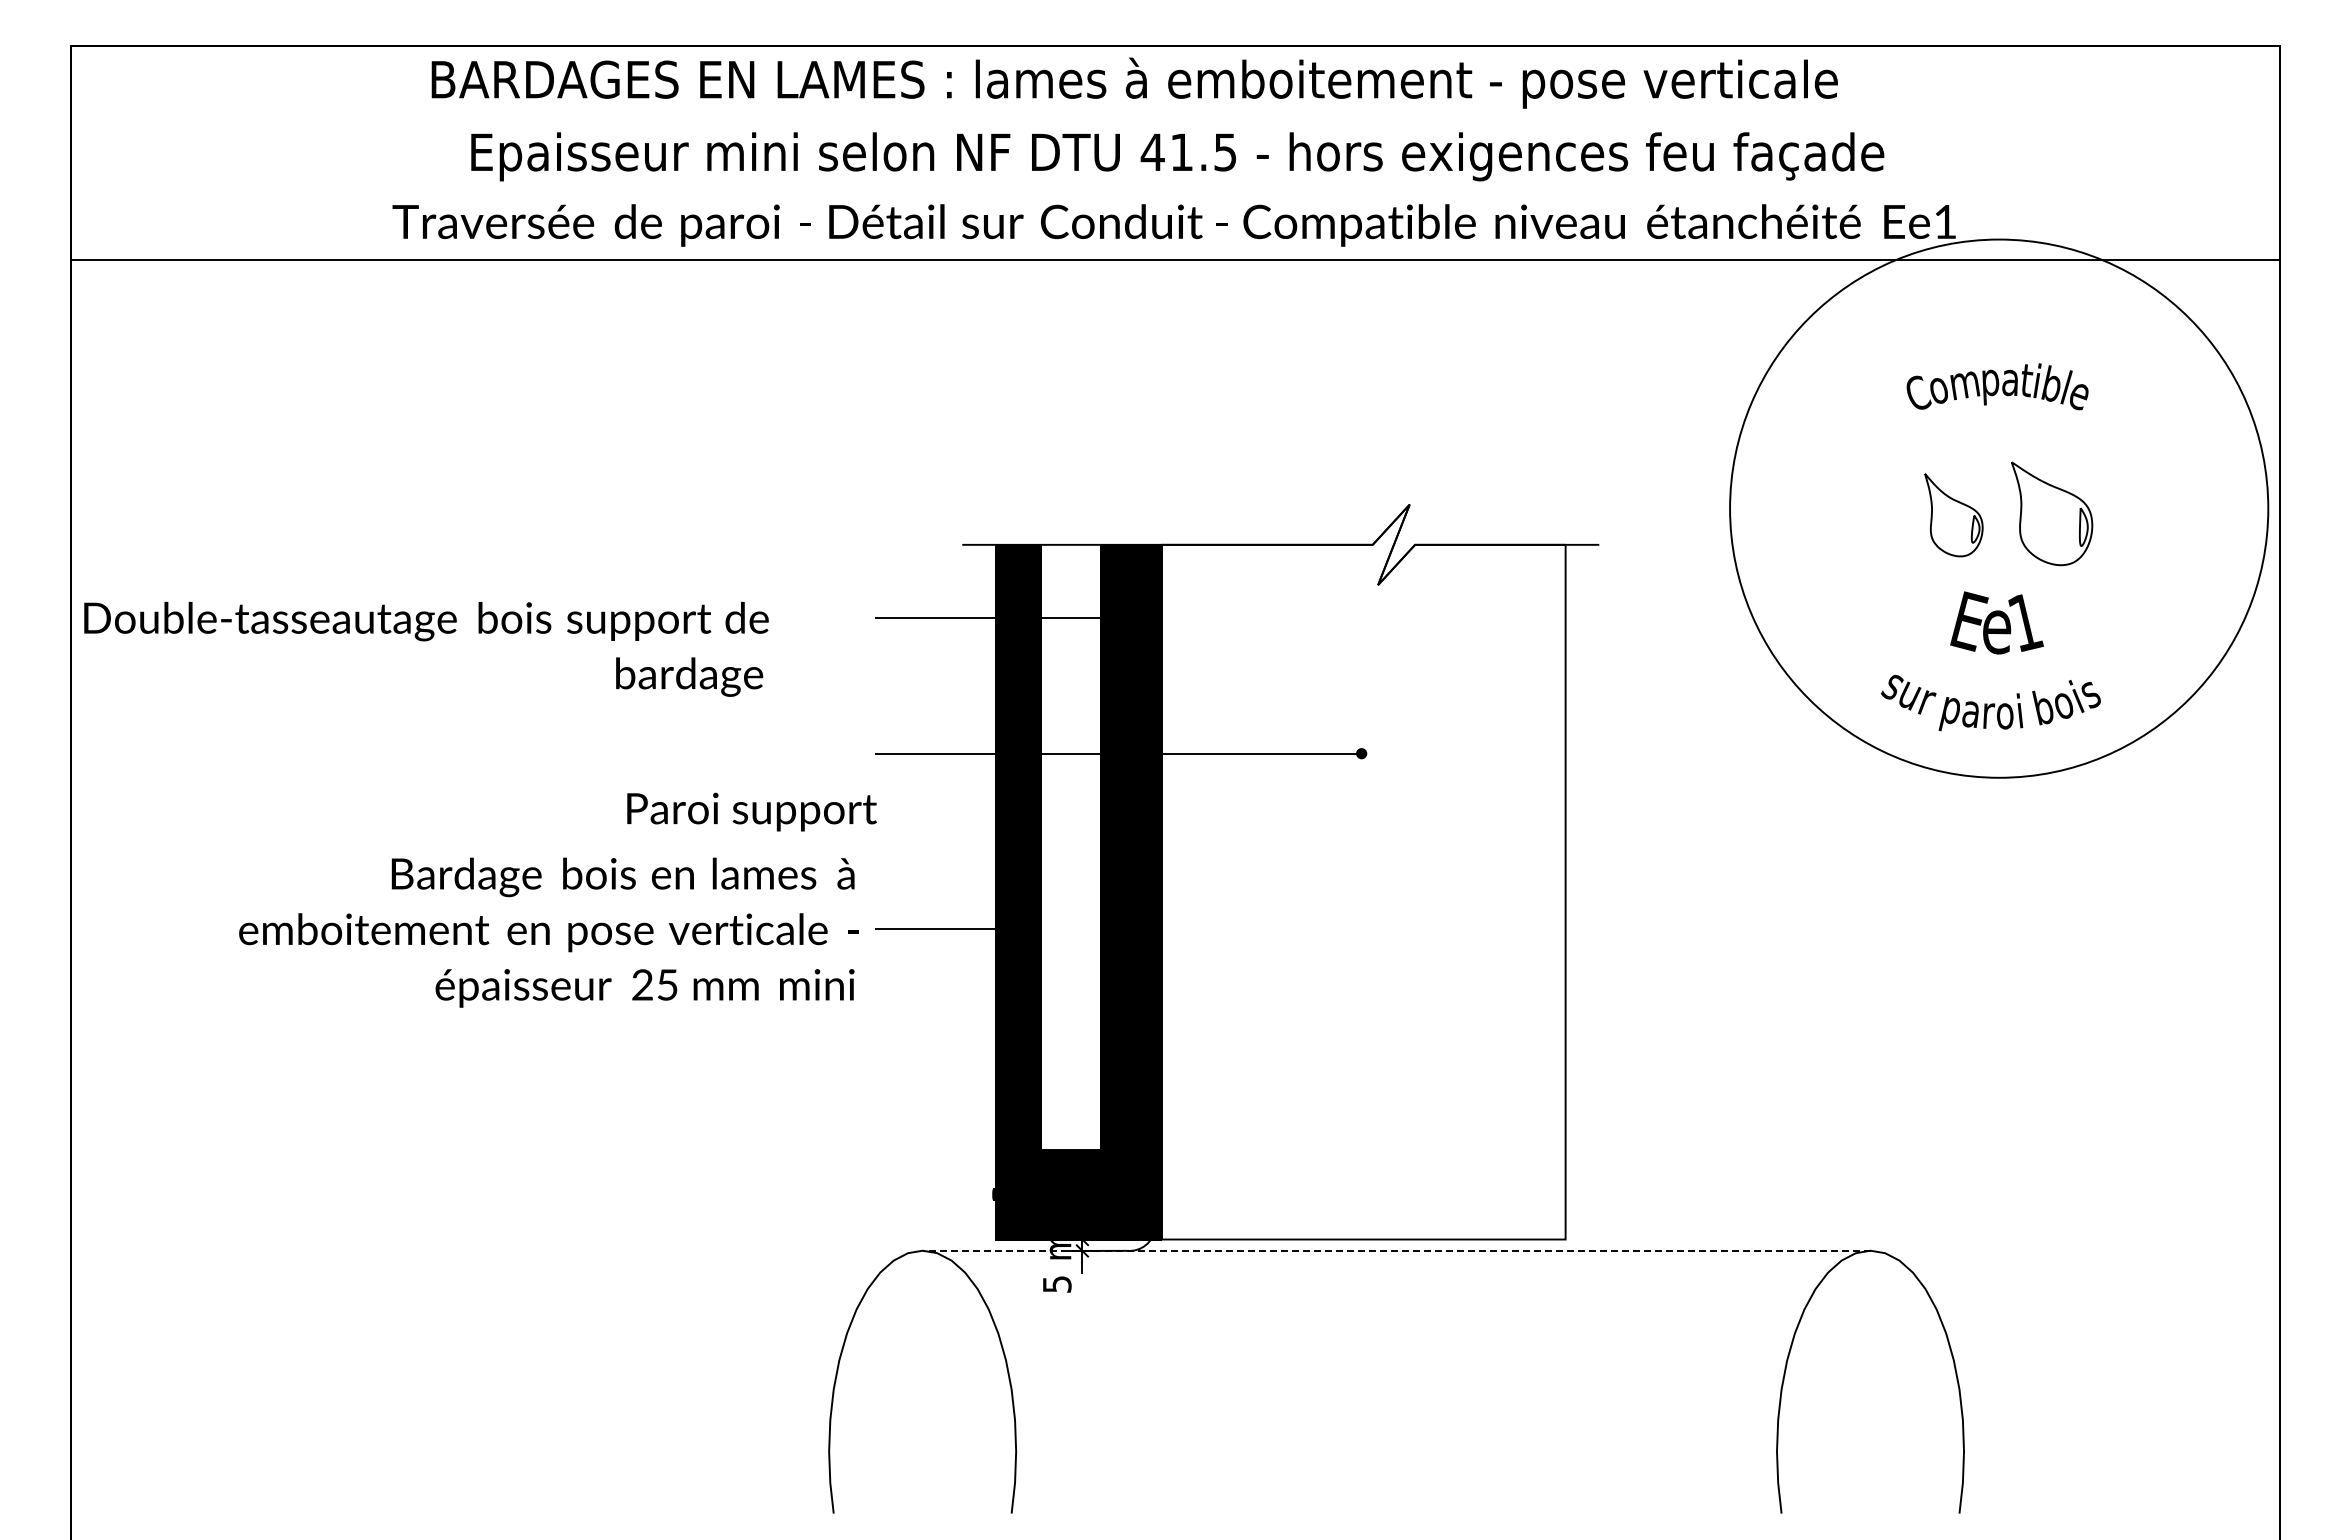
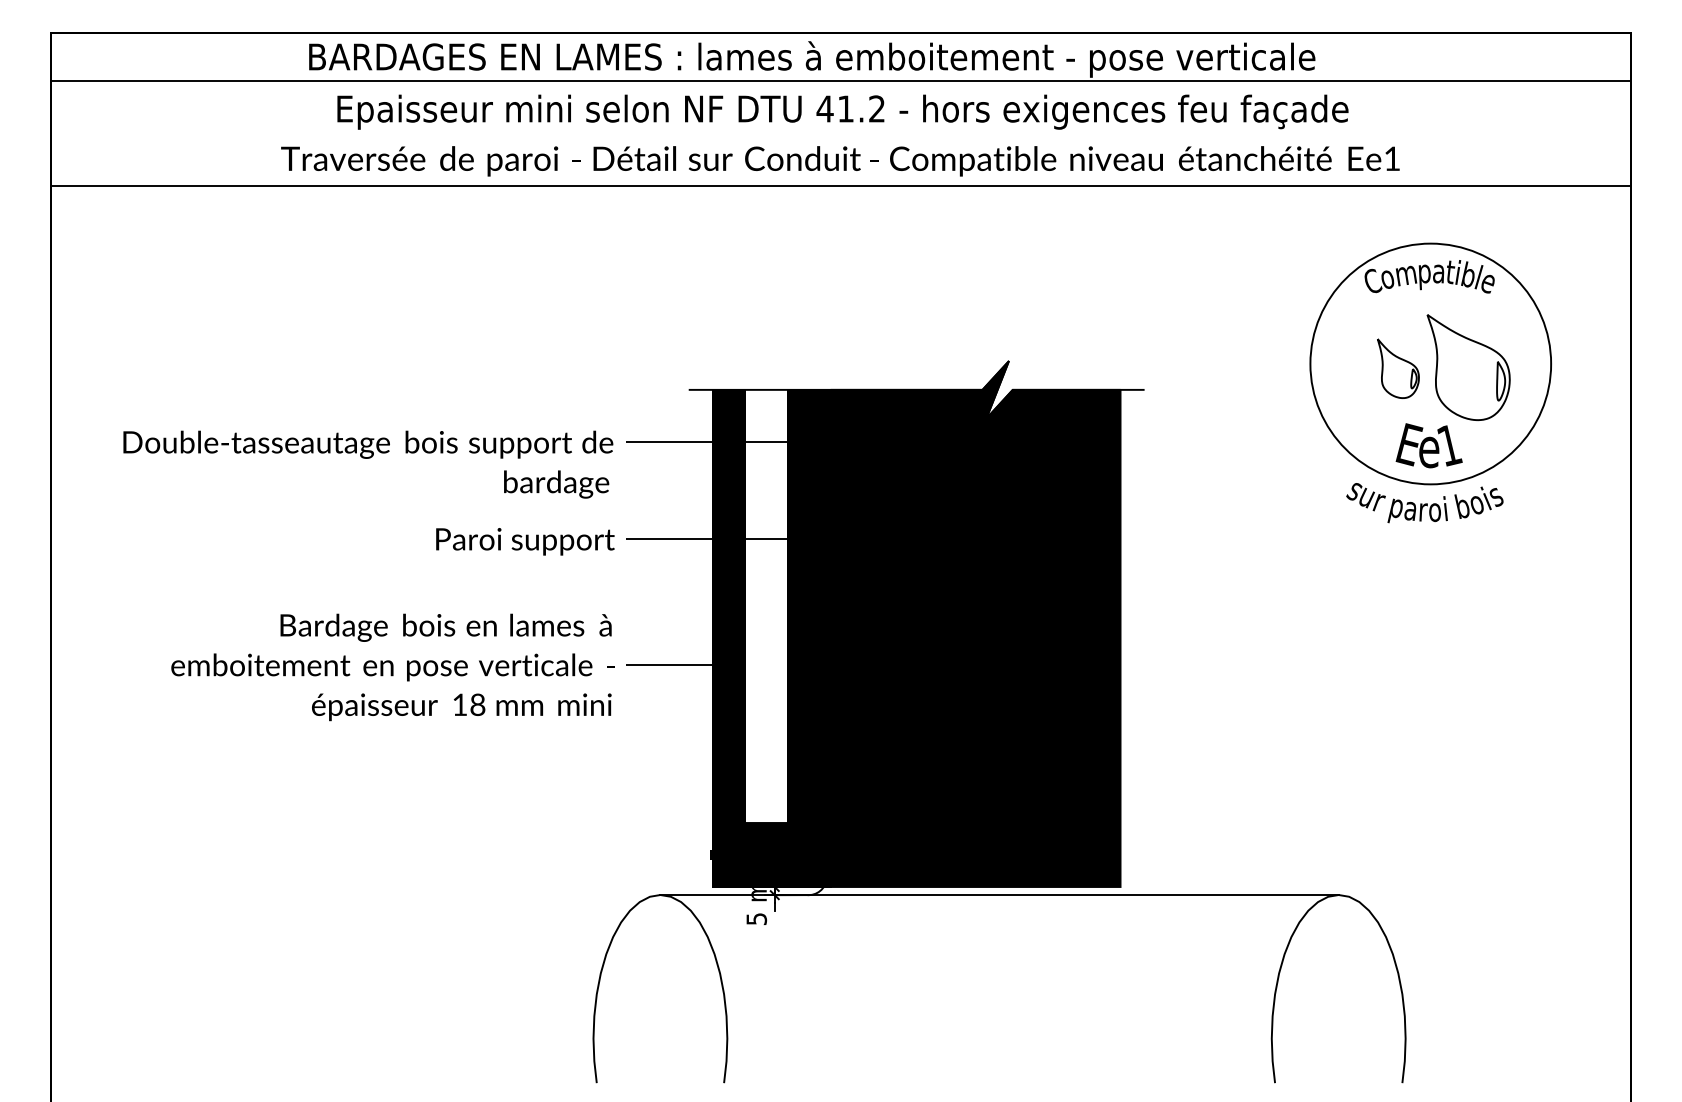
line: (1174, 113) -> (840, 81), added
text: (1225, 152) -> (877, 109), 41.5 -> 41.2
circle: (1998, 508) -> (1430, 363), size x0.62
part: (2051, 513) -> (1468, 367), size x1.43
text: (426, 649) -> (368, 464), moved
text: (751, 811) -> (525, 541), moved
fill: (1363, 871) -> (975, 623), added
text: (654, 984) -> (468, 704), 25 -> 18
line: (1396, 1250) -> (999, 894), dashed -> solid

